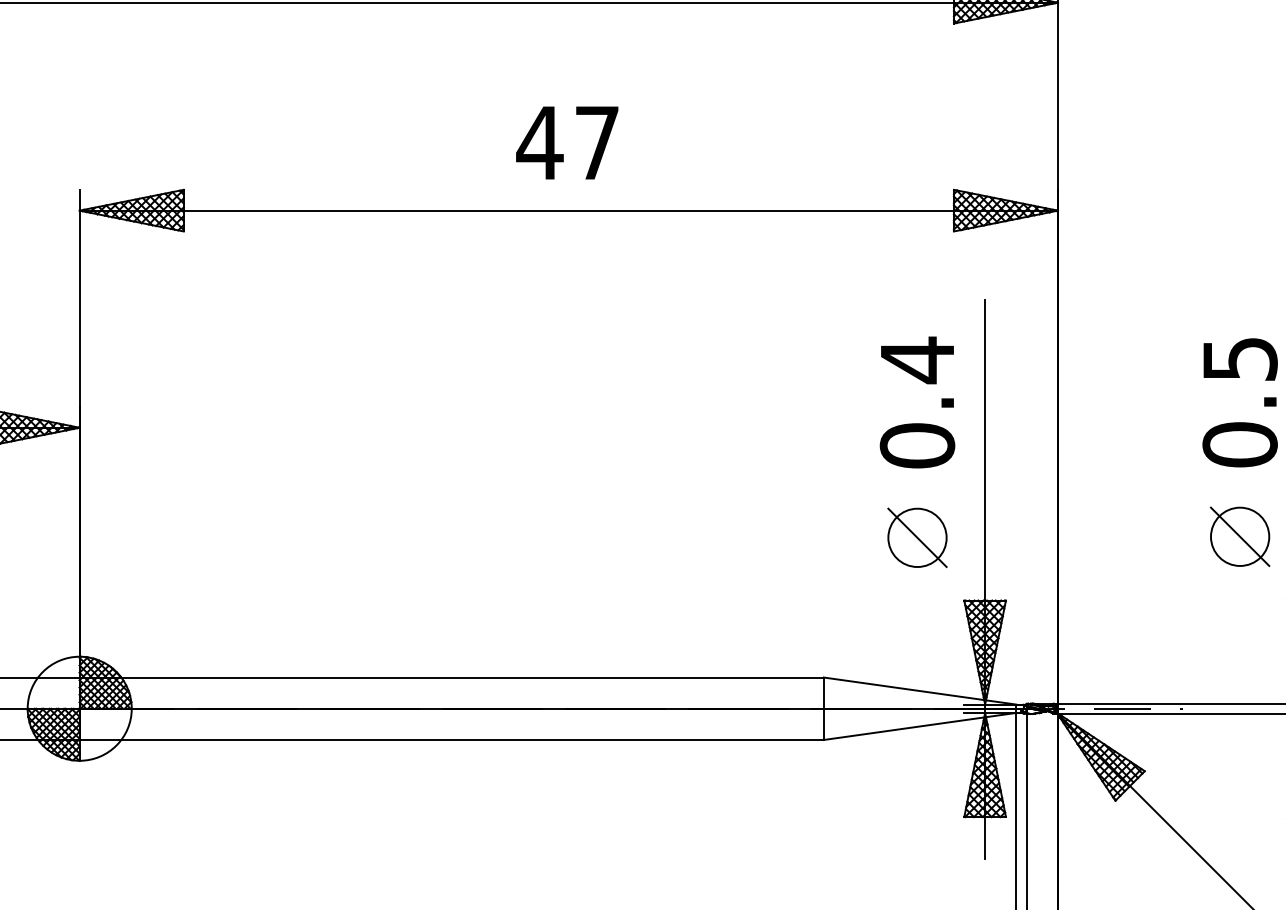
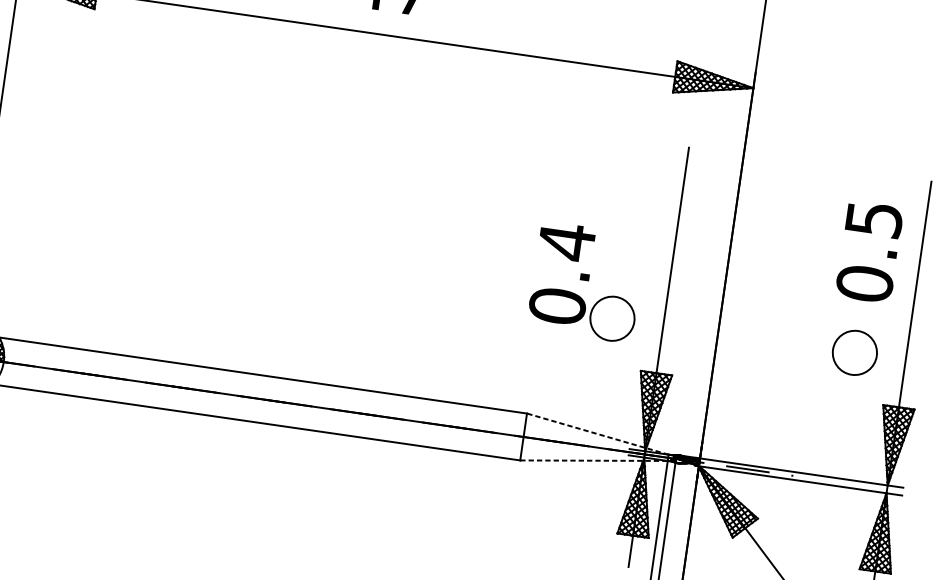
text: (917, 402) -> (562, 273), moved
line: (1239, 536) -> (854, 352), removed
line: (917, 537) -> (612, 318), removed
line: (919, 690) -> (597, 433), solid -> dashed
line: (920, 726) -> (594, 460), solid -> dashed

